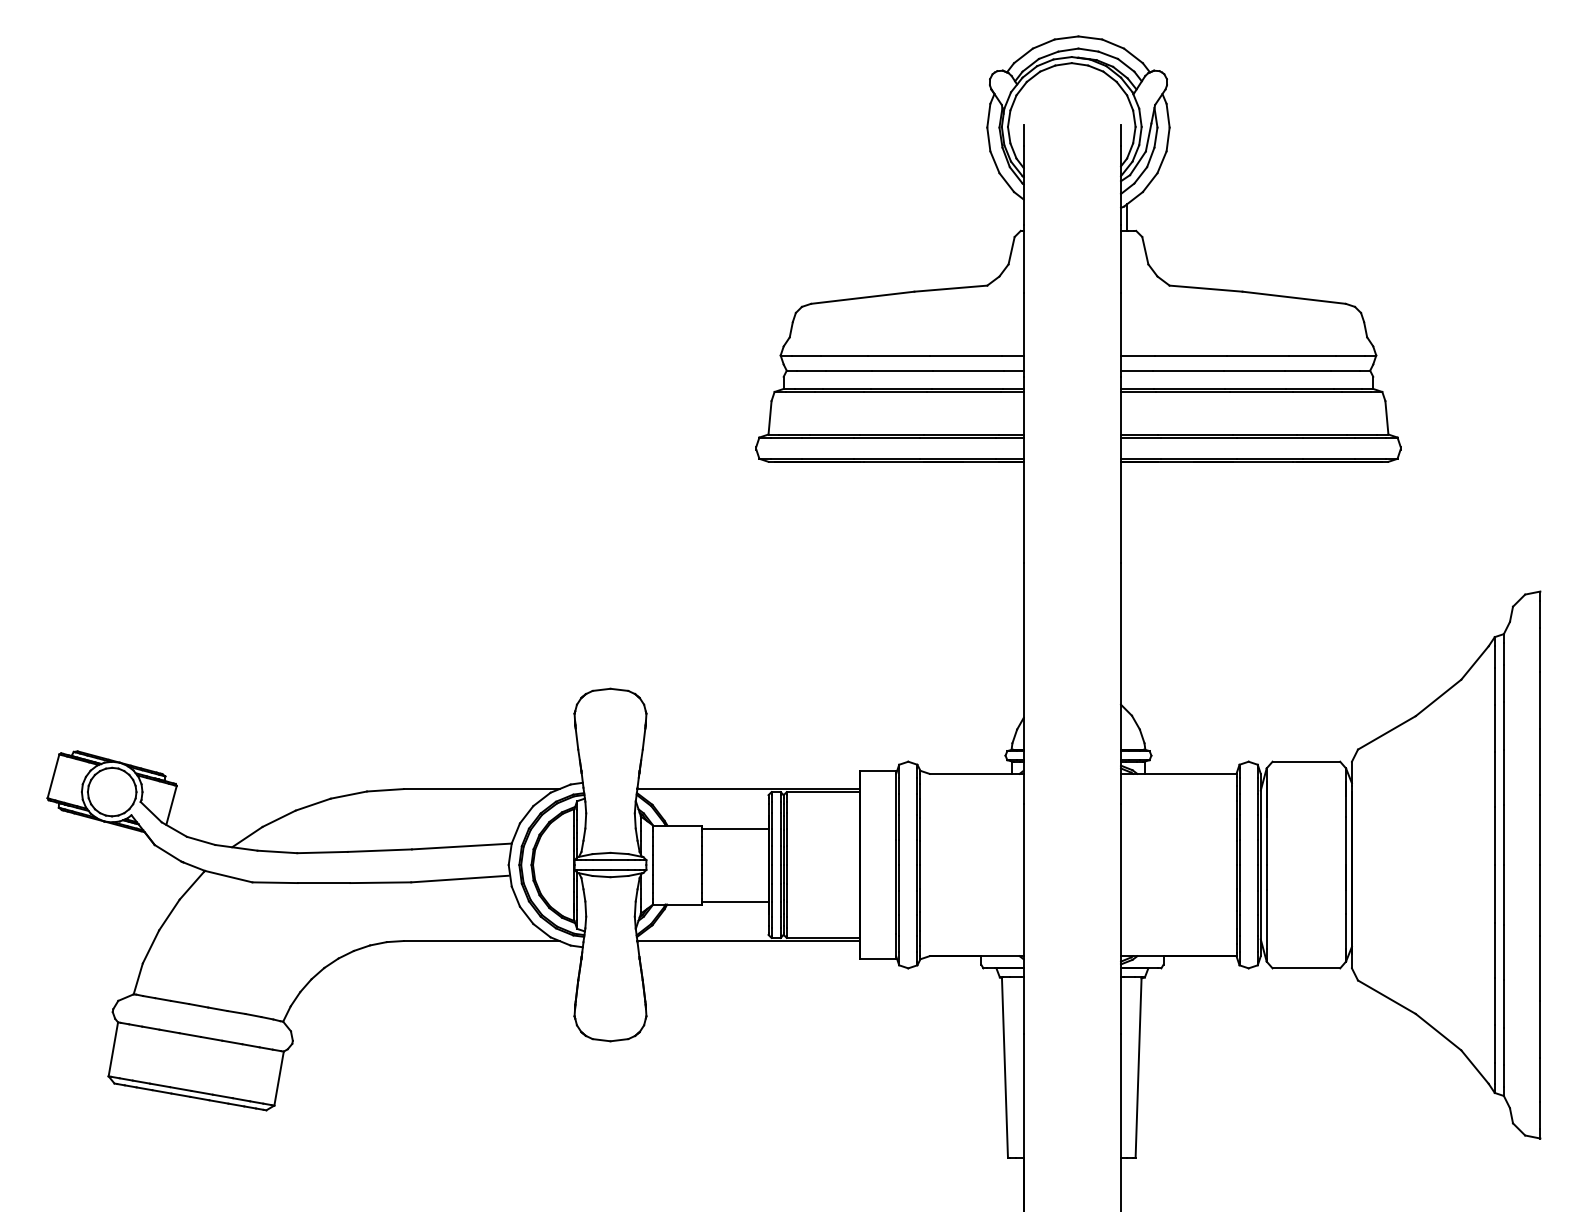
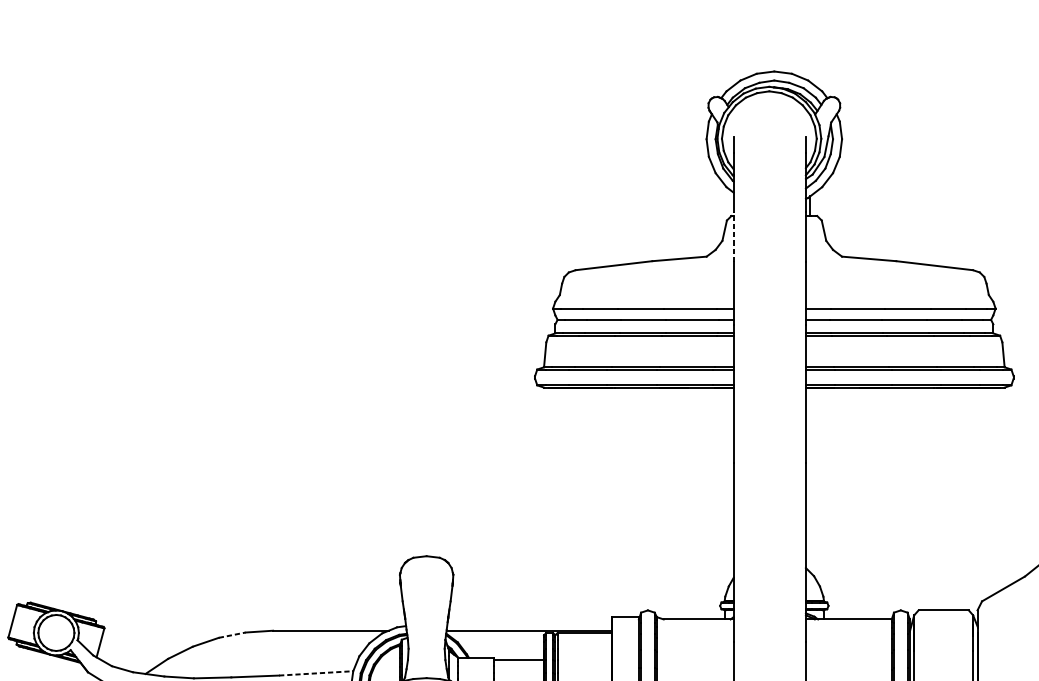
line: (1023, 258) -> (733, 236), solid -> dashed
line: (349, 794) -> (232, 634), solid -> dashed
line: (462, 846) -> (316, 673), solid -> dashed

